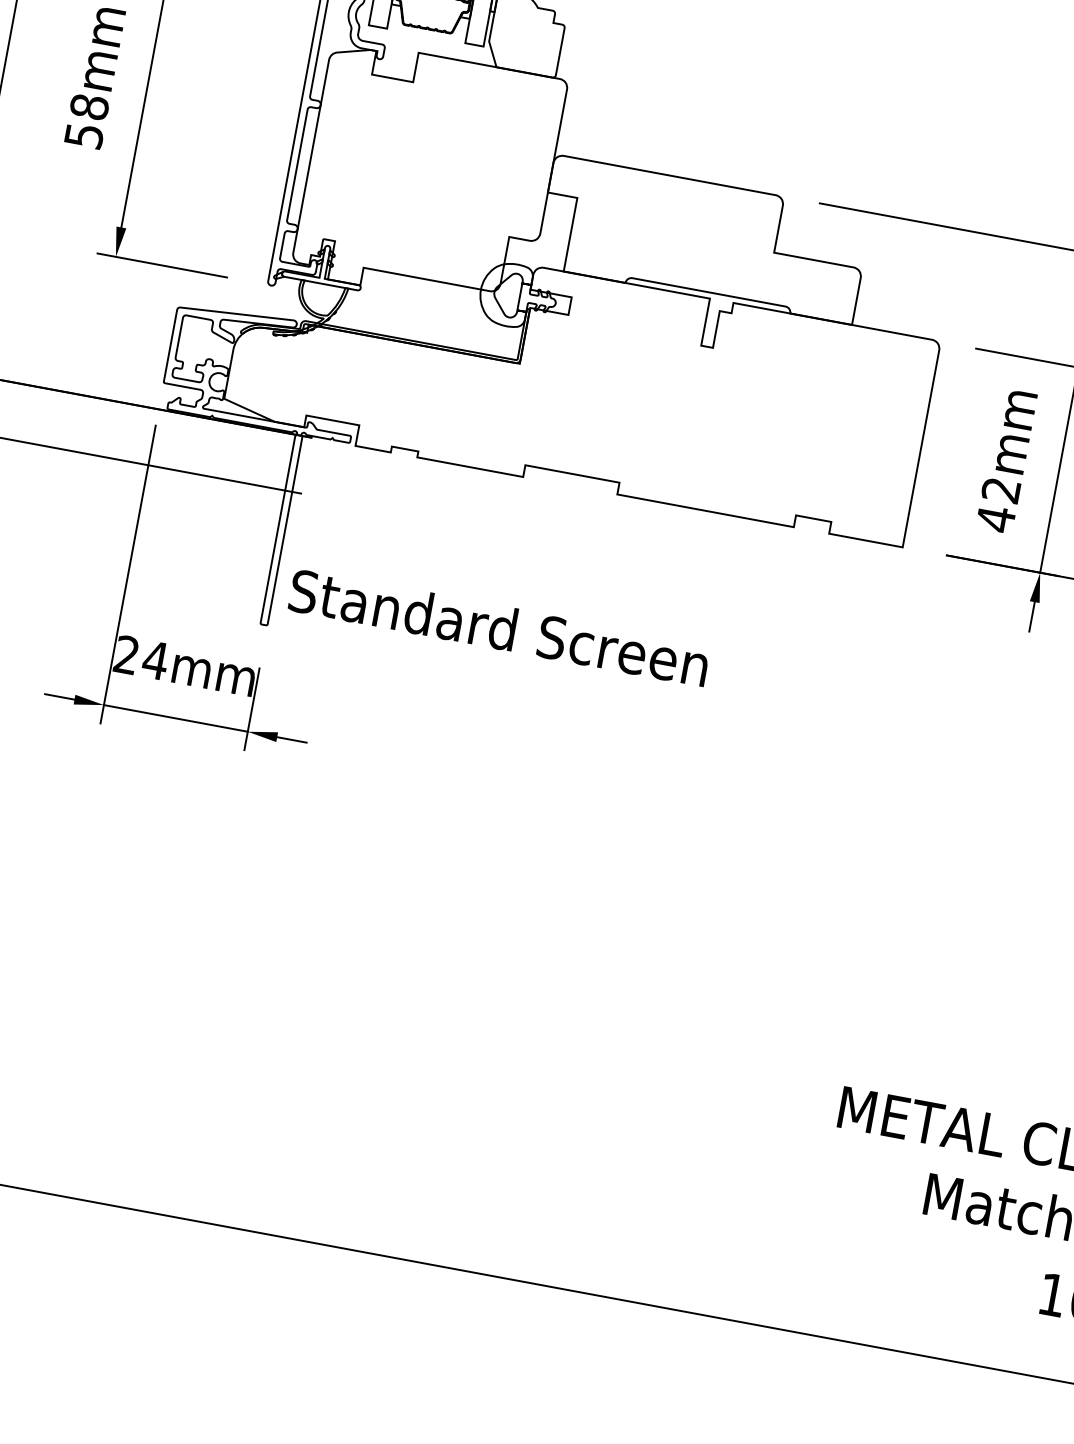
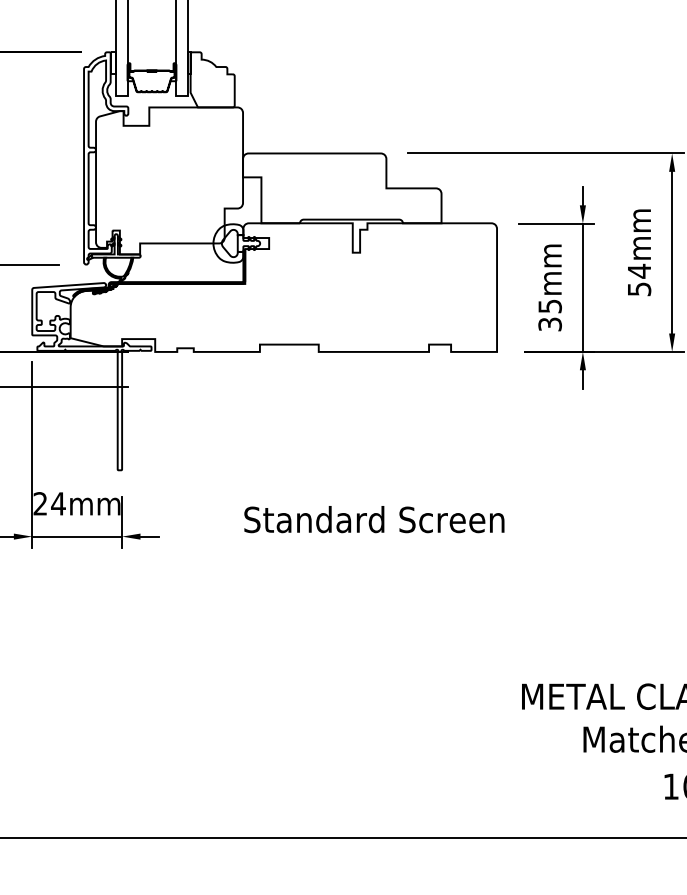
text: (997, 504) -> (549, 315), 42mm -> 35mm
text: (499, 627) -> (374, 519), moved

